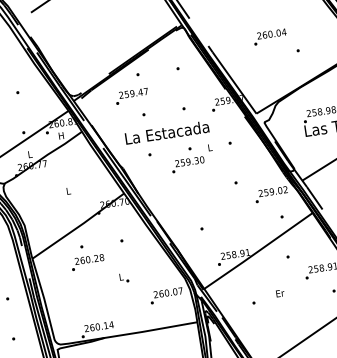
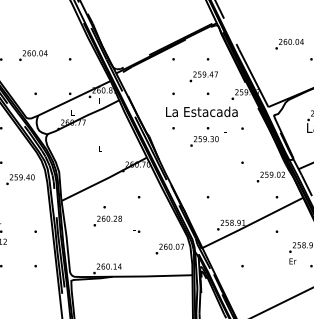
text: (131, 96) -> (203, 76), moved
text: (166, 132) -> (201, 111), moved
text: (86, 257) -> (107, 216), moved
text: (279, 293) -> (292, 261), moved

